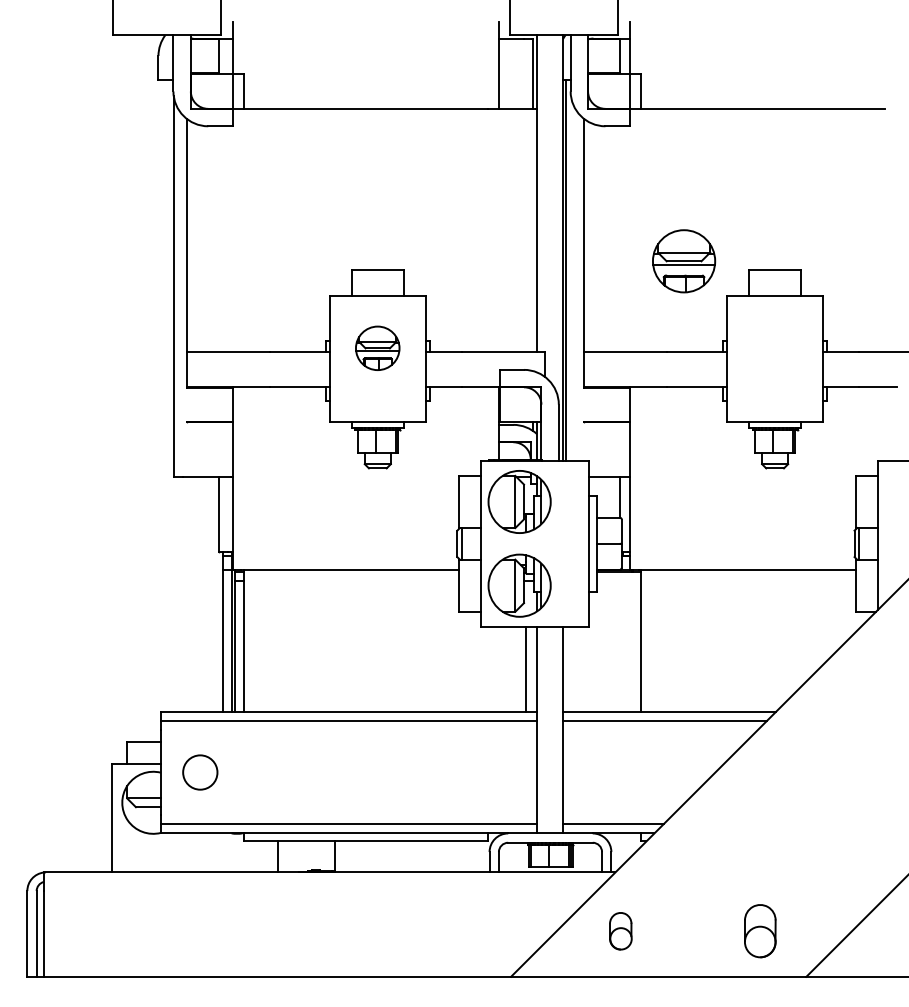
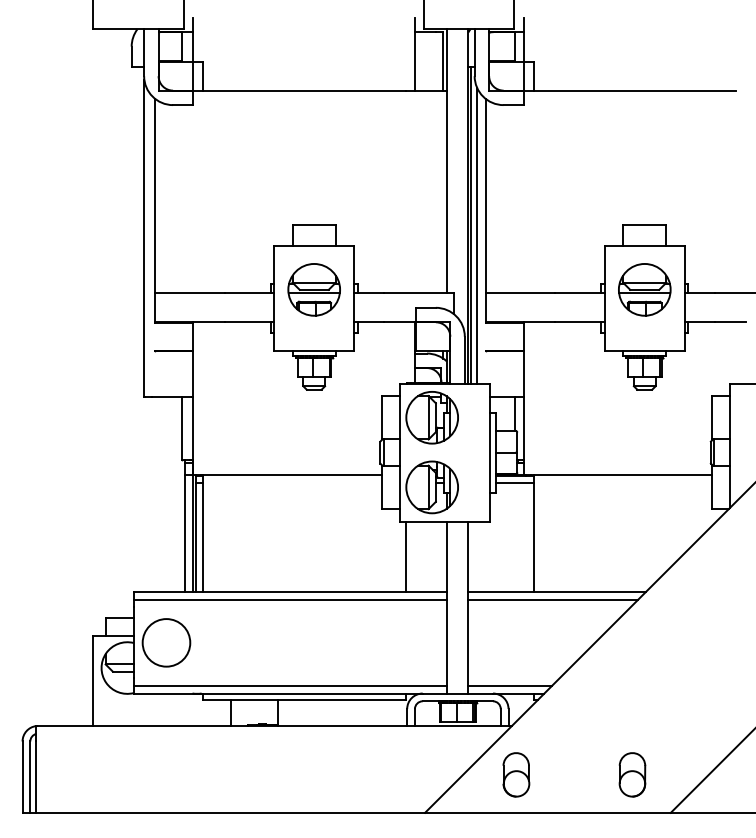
part: (684, 261) -> (645, 290), moved
line: (574, 283) -> (477, 235), added
part: (377, 348) -> (313, 290), size x1.43
line: (618, 580) -> (514, 483), added
line: (525, 668) -> (405, 556), moved
circle: (199, 772) -> (165, 642), size x1.67
part: (620, 931) -> (516, 775), size x1.43

